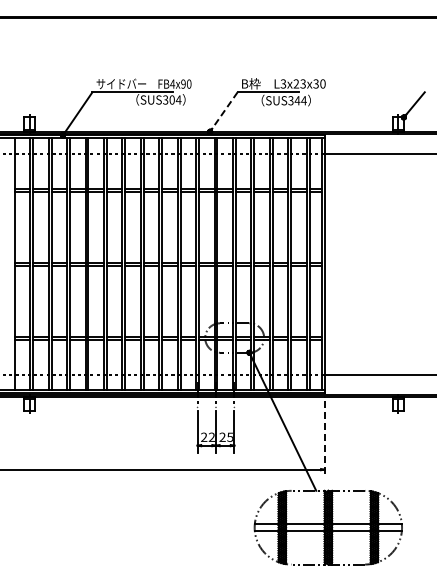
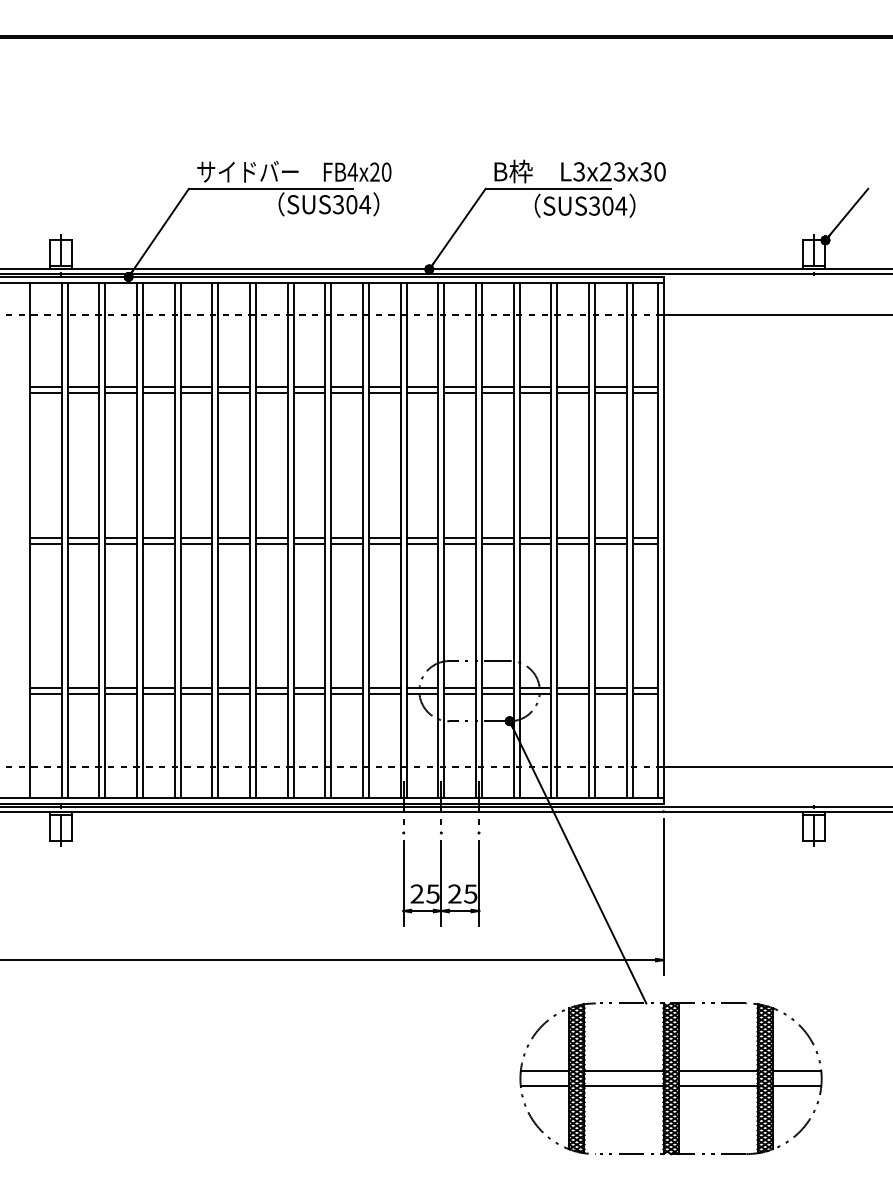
text: (183, 84) -> (374, 172), FB4x90 -> FB4x20
text: (297, 100) -> (607, 205), SUS344 -> SUS304
line: (224, 111) -> (458, 228), dashed -> solid
text: (211, 436) -> (432, 892), 22 -> 25
line: (324, 439) -> (663, 898), dashed -> solid

